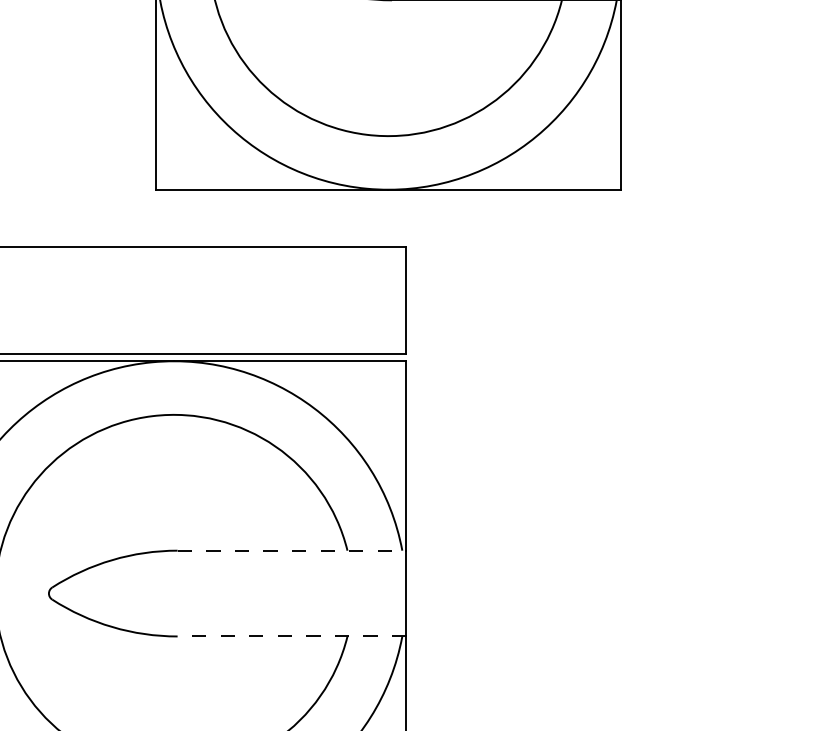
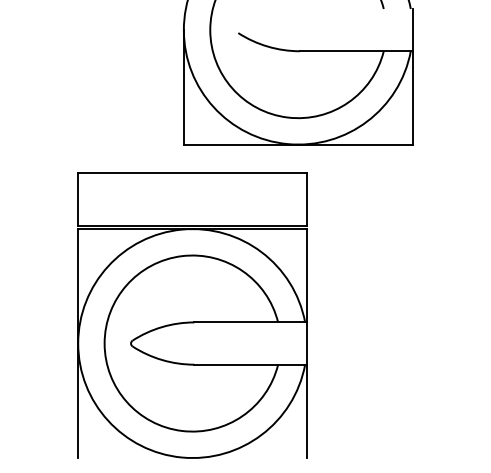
line: (293, 550) -> (251, 322), dashed -> solid
line: (291, 636) -> (250, 364), dashed -> solid

